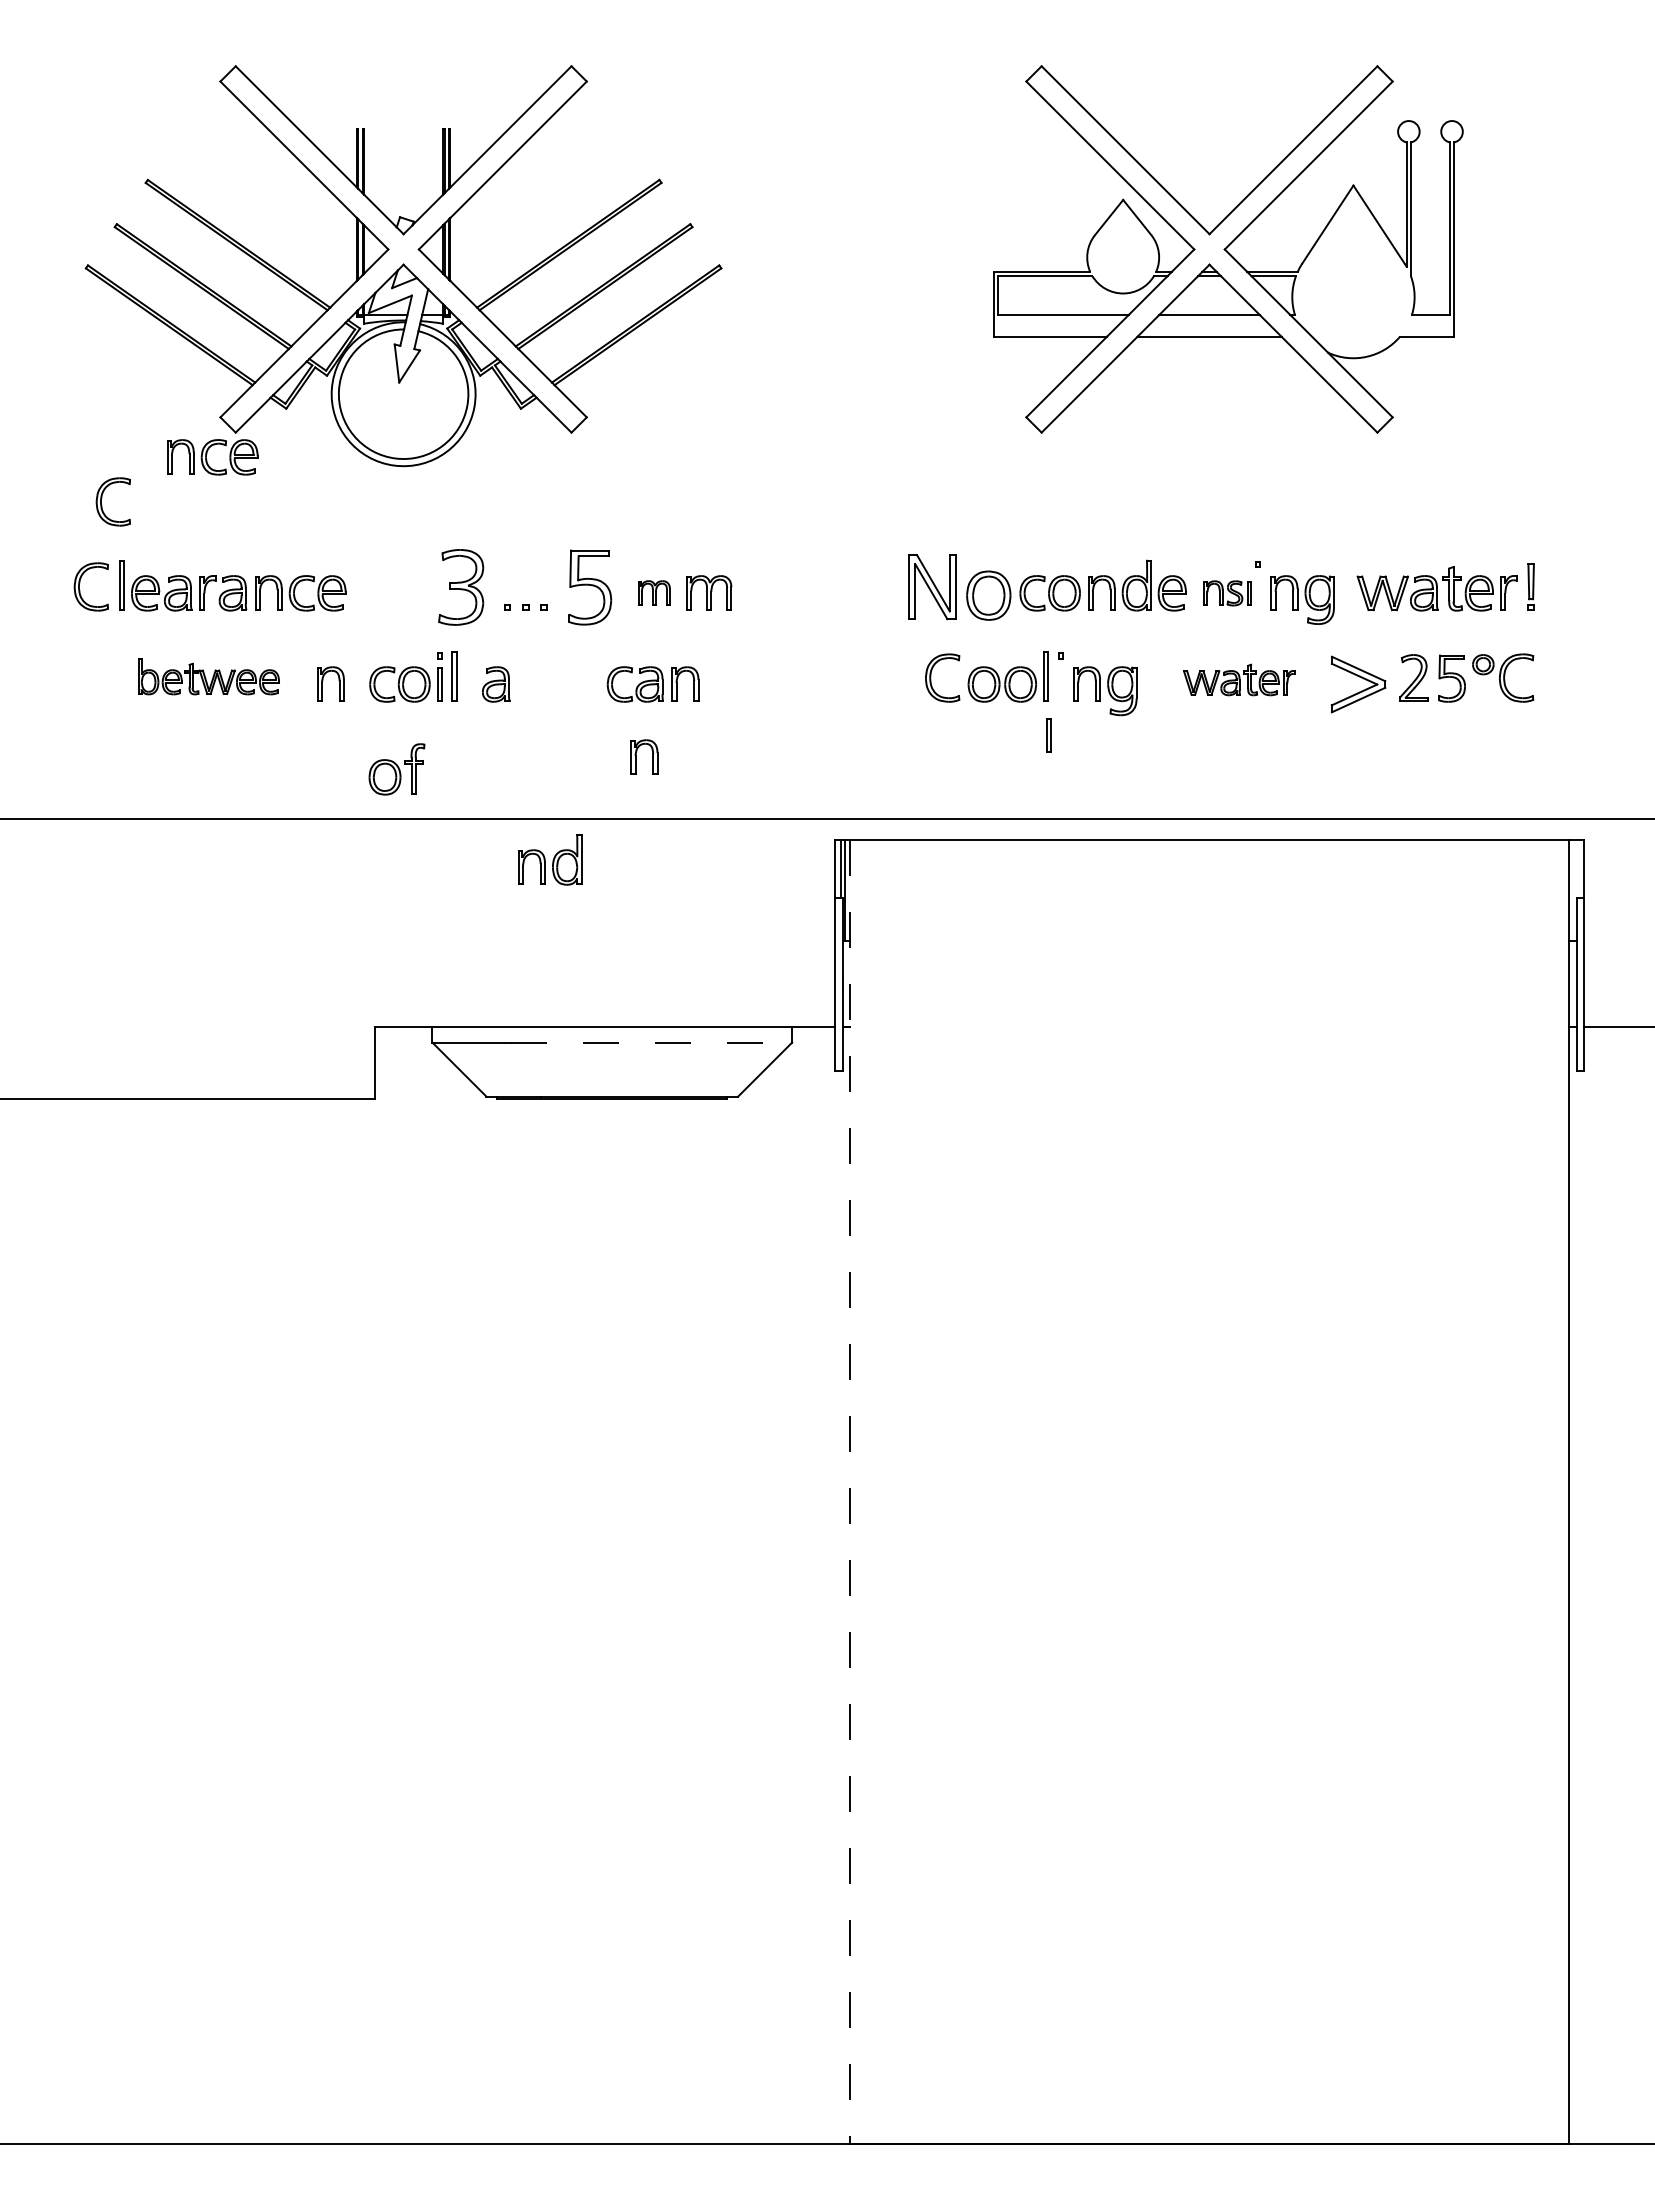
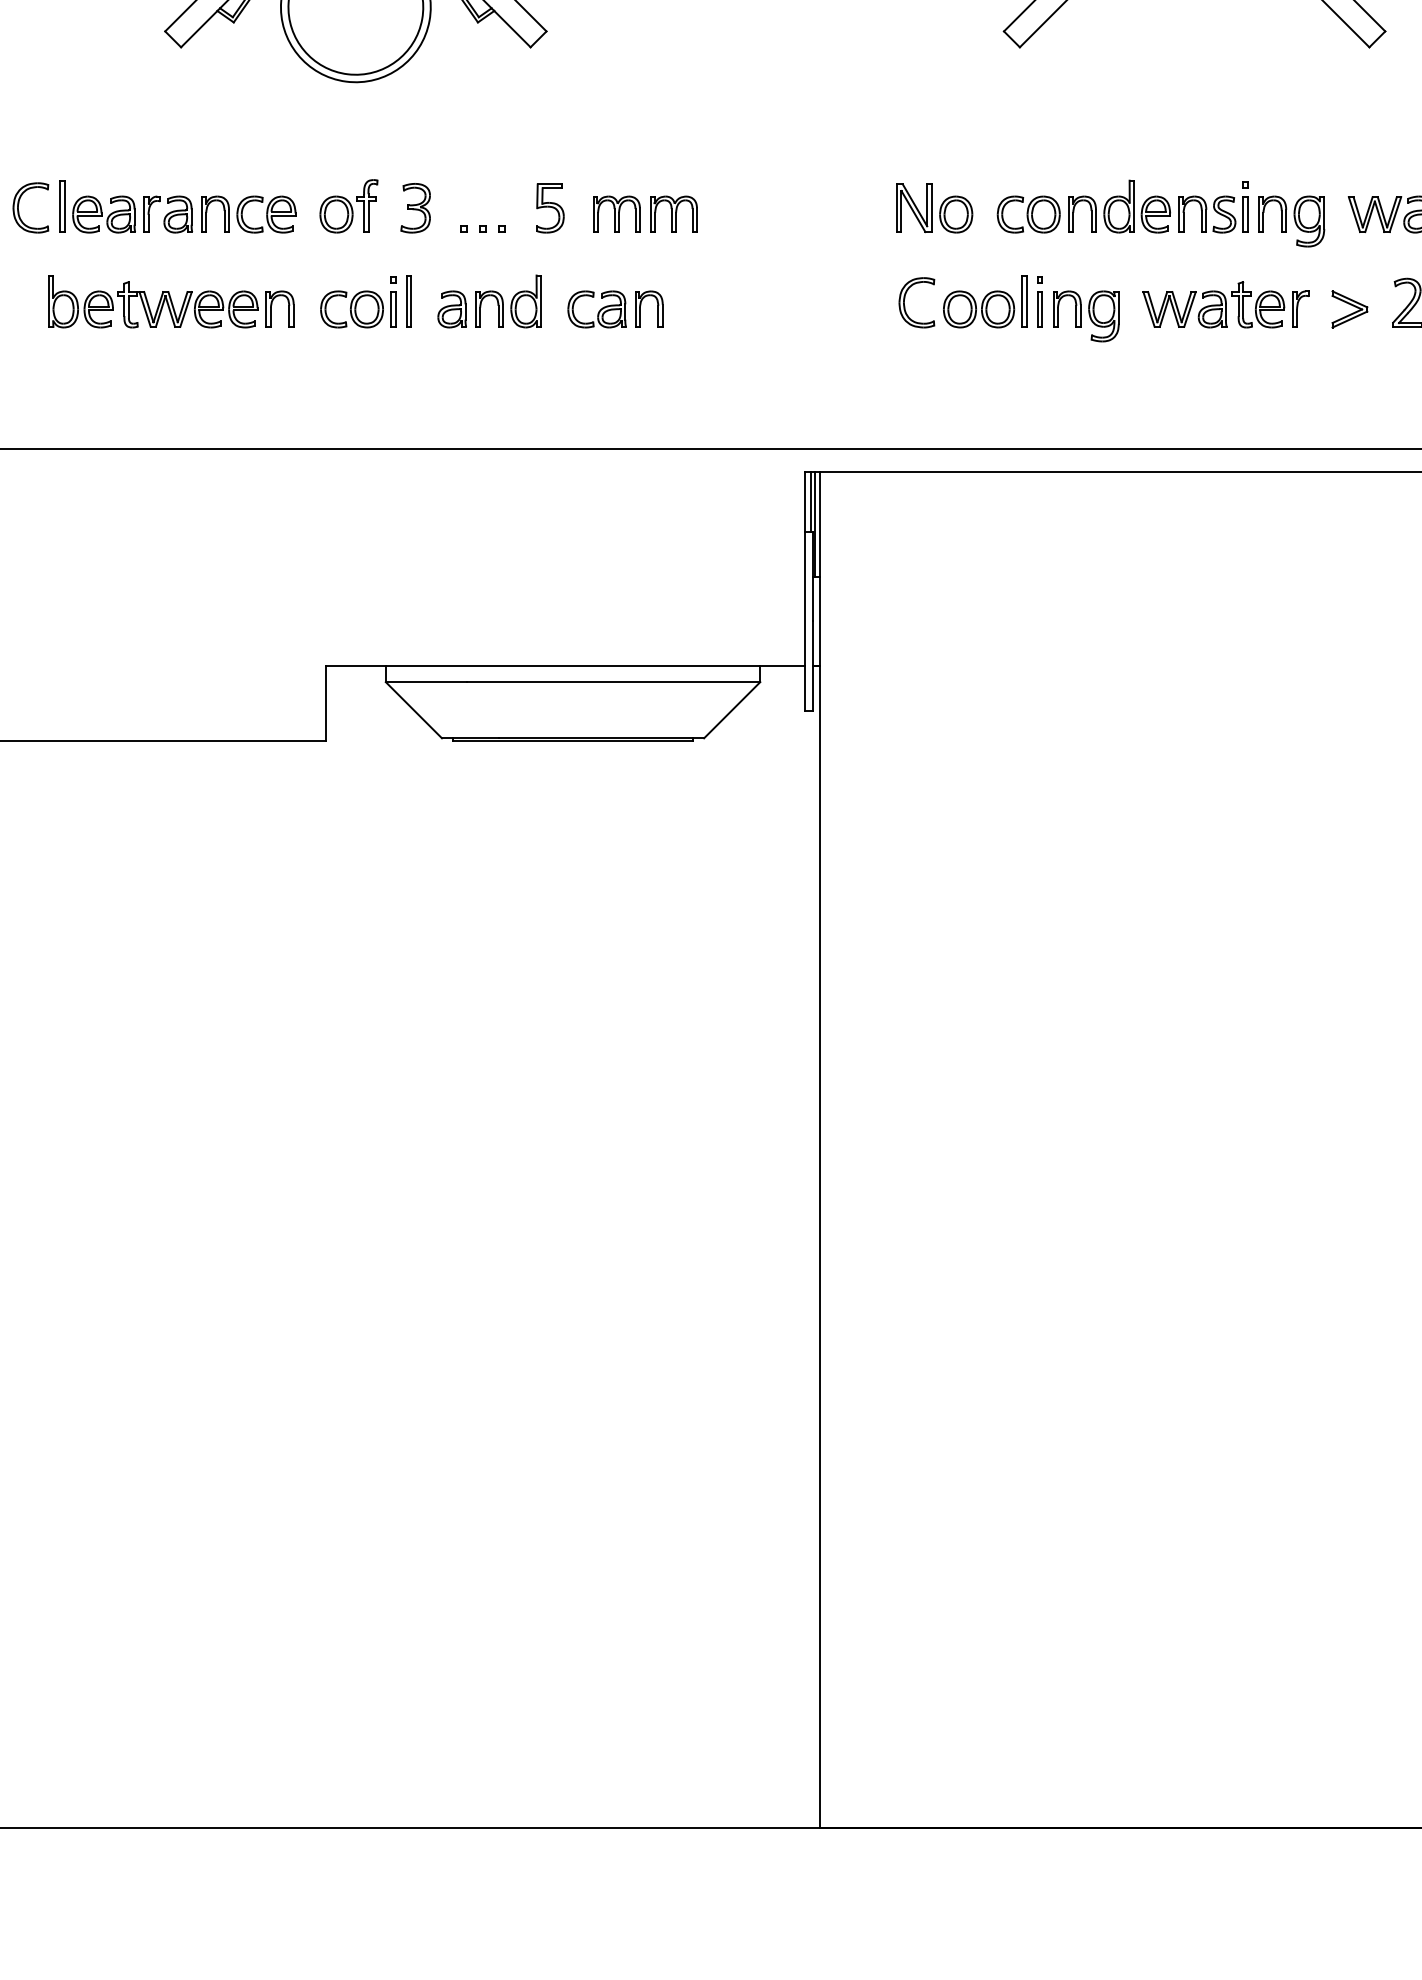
part: (212, 457) -> (156, 73), removed
part: (102, 498) -> (42, 115), removed
part: (460, 586) -> (415, 207), size x0.62
part: (590, 587) -> (550, 208), size x0.62
part: (959, 587) -> (934, 208), size x0.71
part: (654, 592) -> (616, 213), size x1.43
part: (1227, 593) -> (1213, 214), size x1.43
part: (208, 676) -> (152, 301), size x1.43
part: (1239, 679) -> (1225, 304), size x1.43
part: (1358, 684) -> (1349, 309), size x0.62
part: (1048, 735) -> (1039, 309), moved
part: (636, 756) -> (598, 384), removed
part: (396, 769) -> (348, 206), moved
part: (550, 859) -> (508, 301), moved
line: (651, 1042) -> (613, 682), dashed -> solid
line: (849, 1492) -> (819, 1150), dashed -> solid

